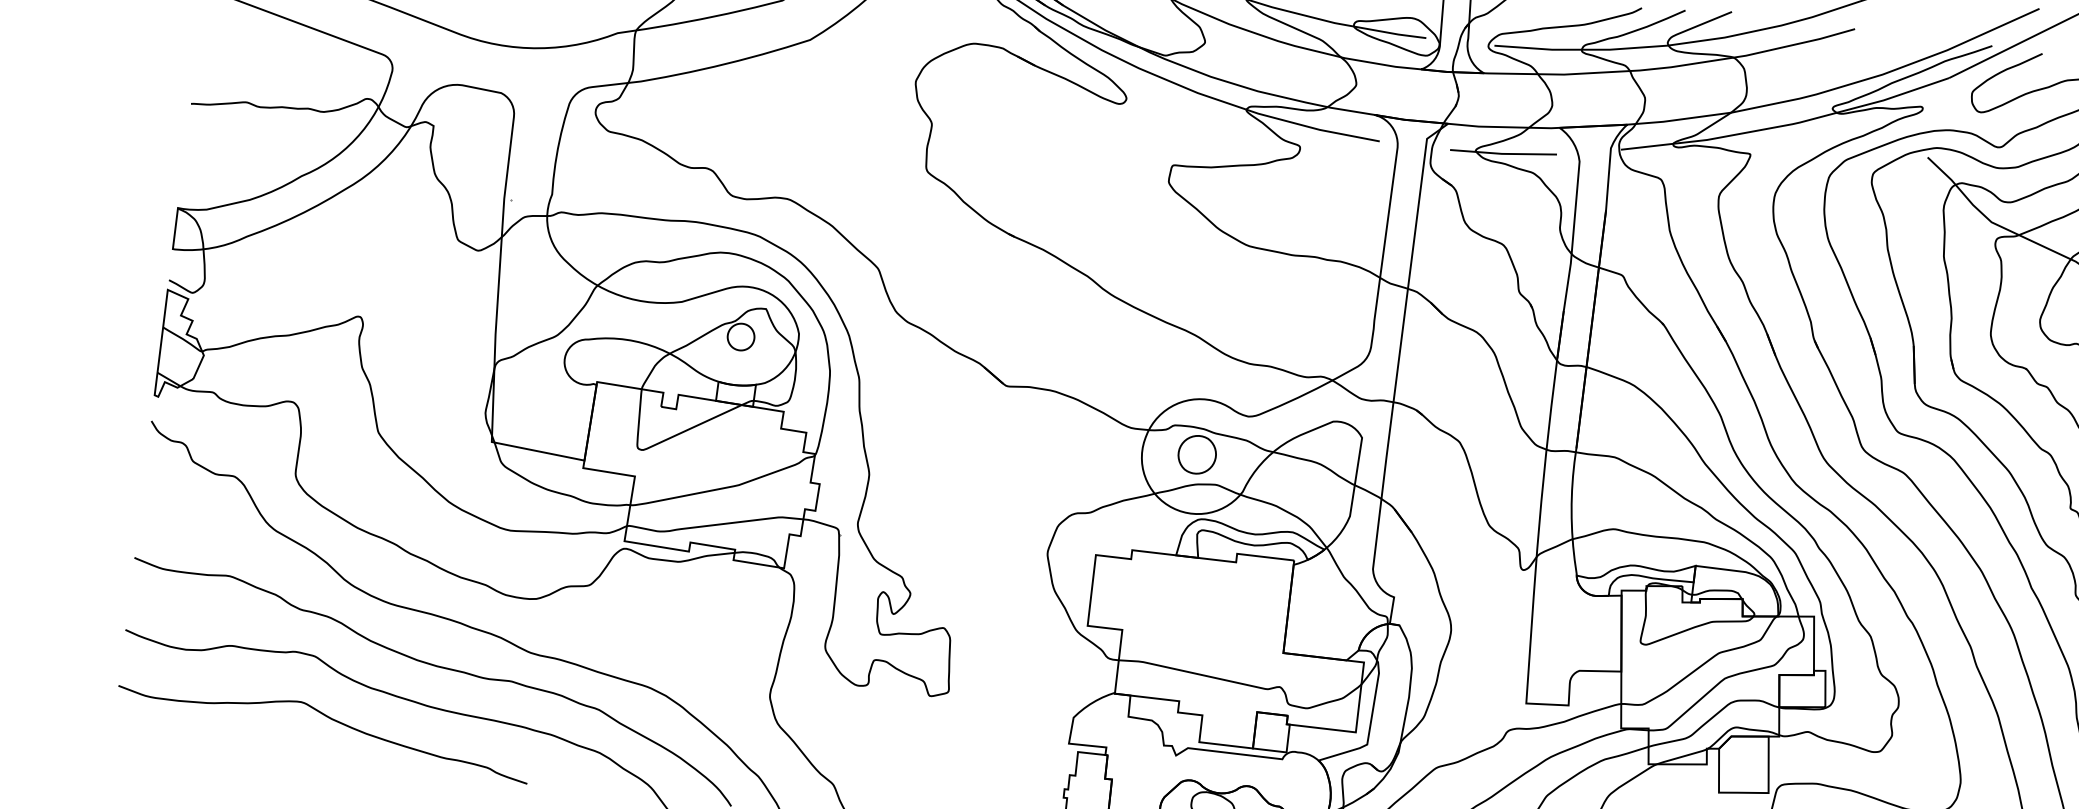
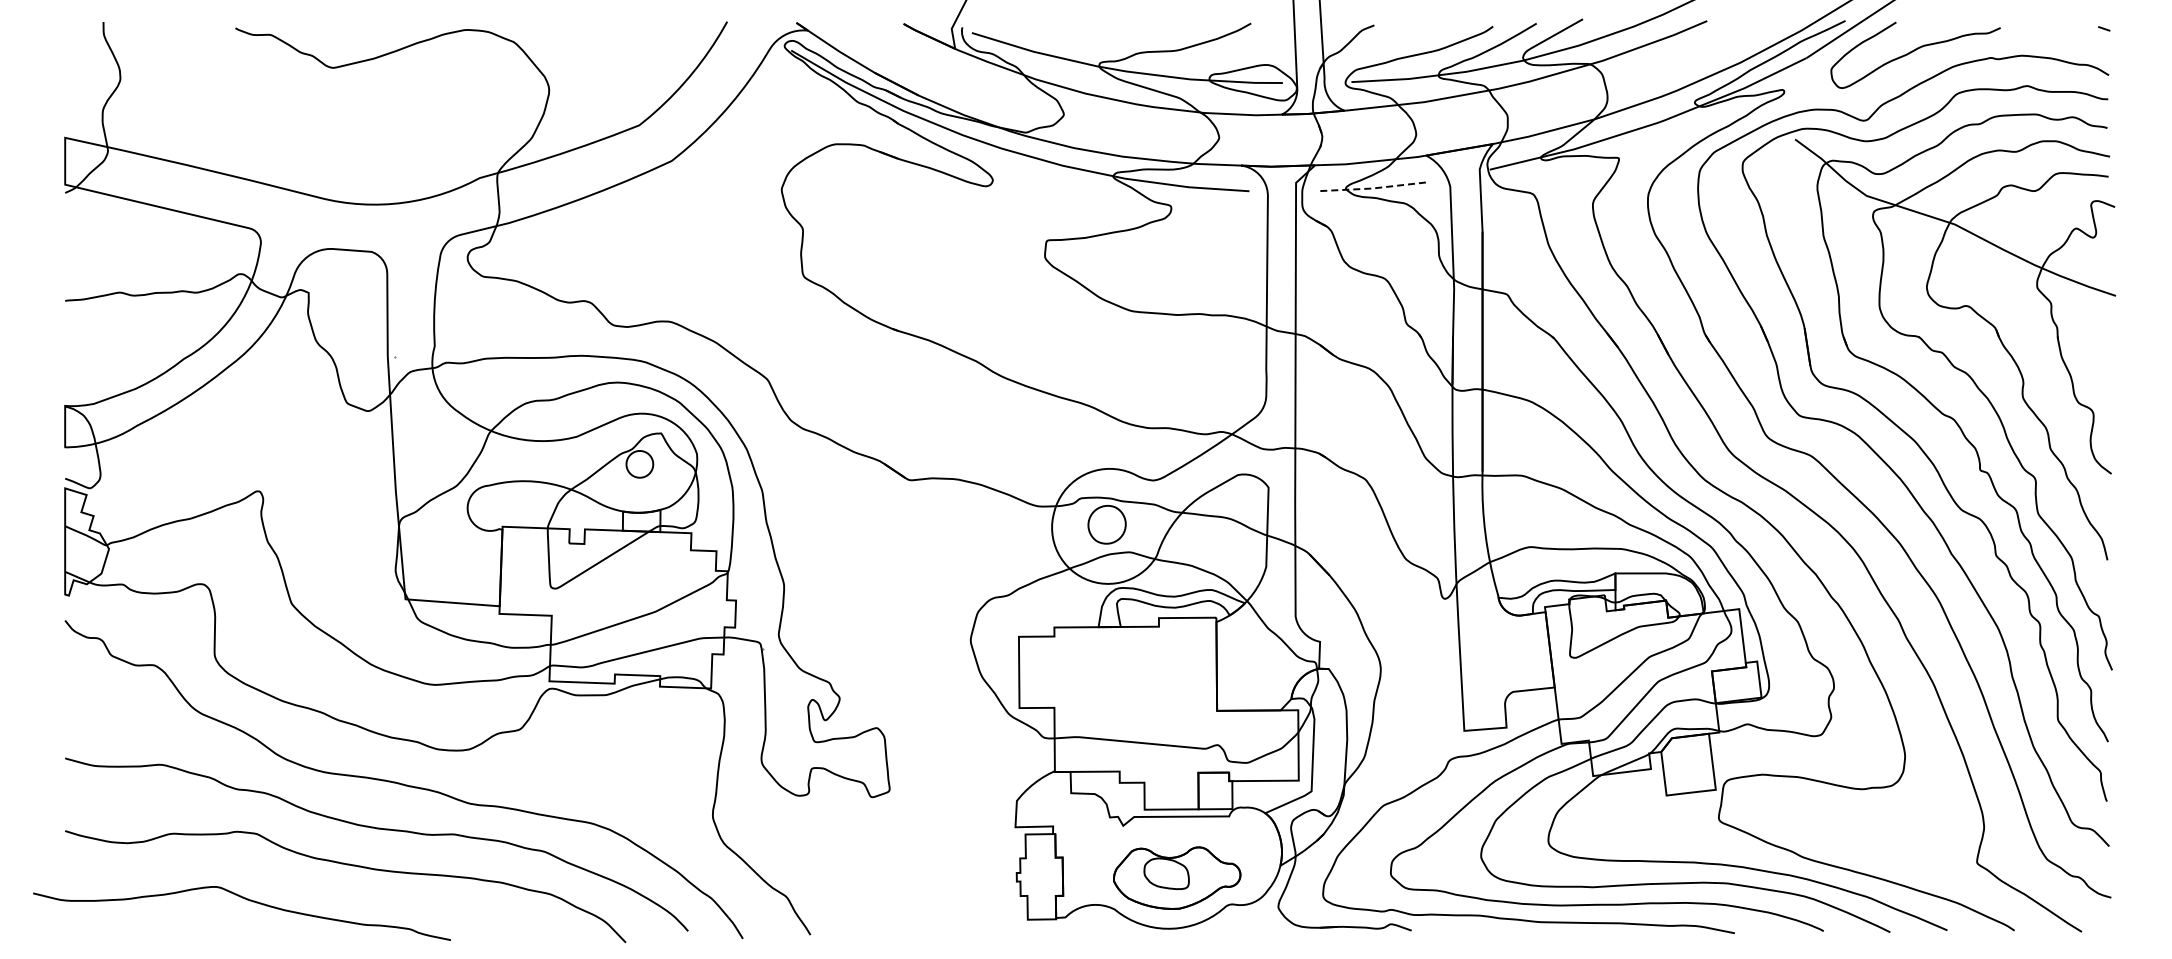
line: (1504, 154) -> (1374, 188), solid -> dashed
curve: (327, 718) -> (244, 899), moved

